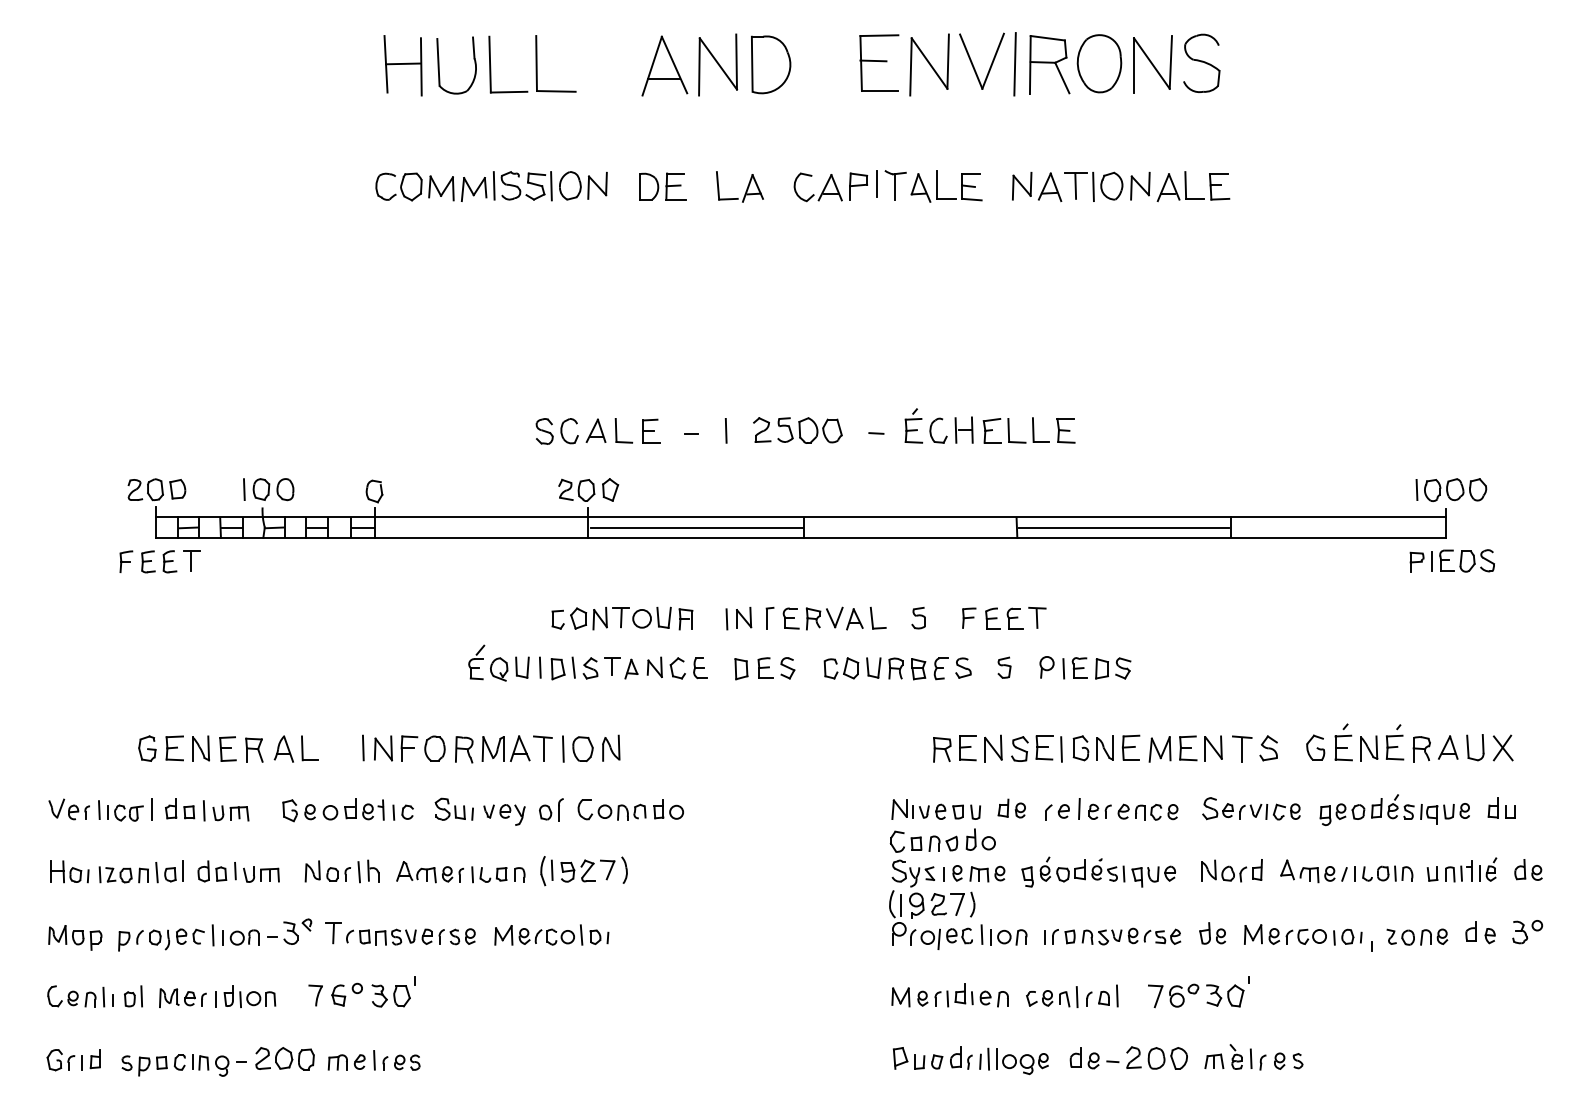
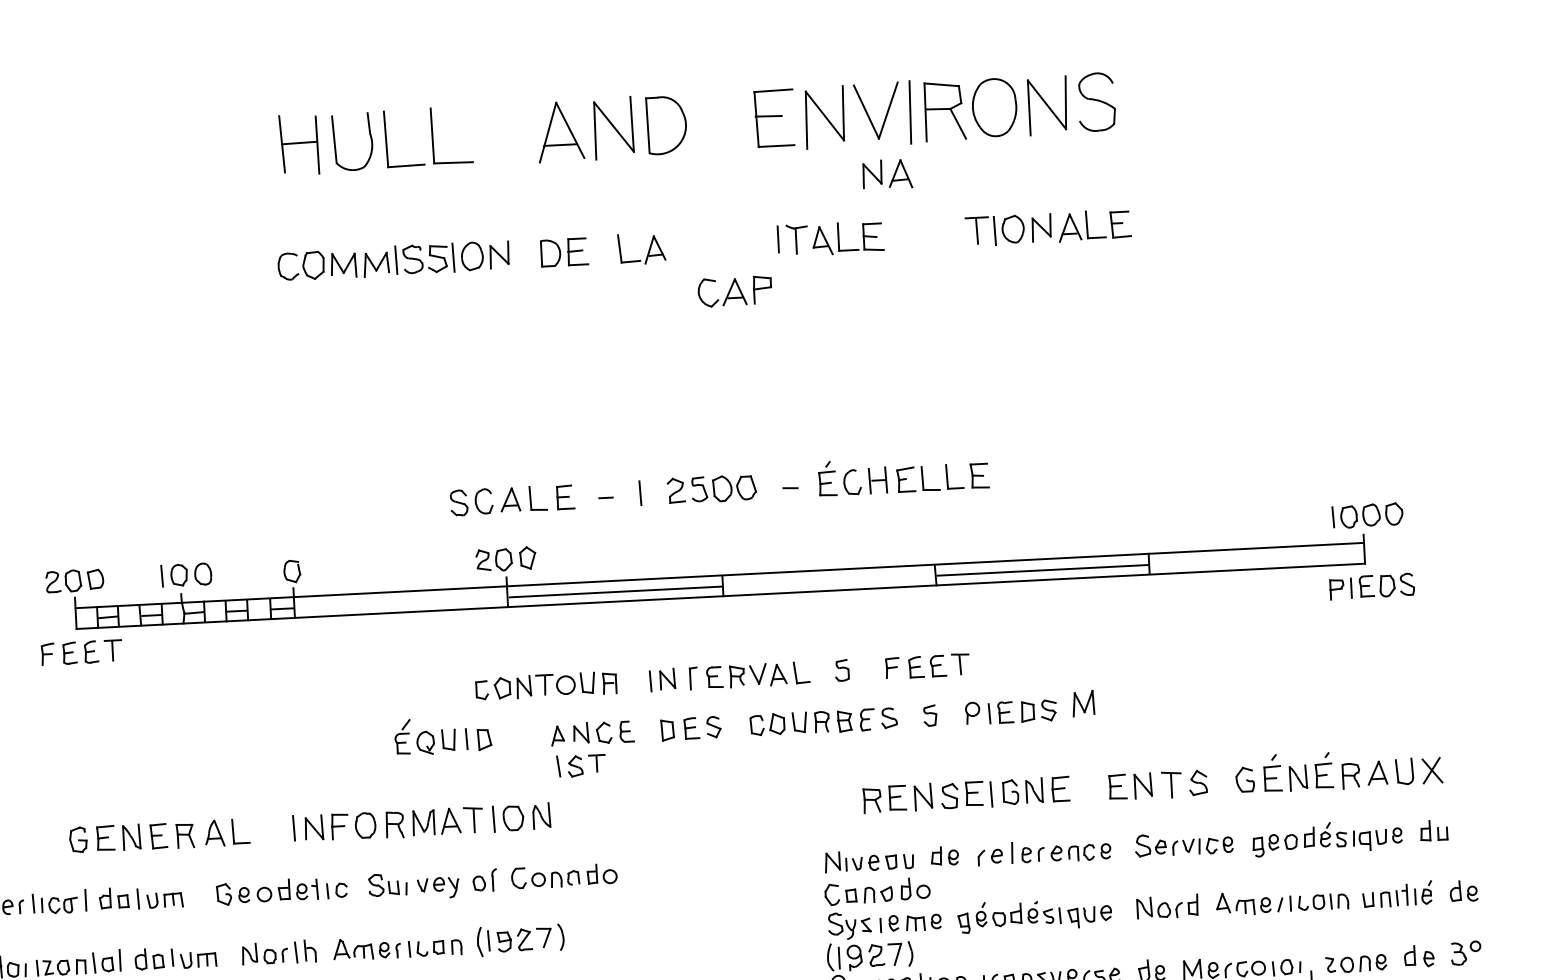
part: (1037, 186) -> (887, 173), moved
part: (830, 187) -> (734, 291), moved
part: (595, 667) -> (580, 765), moved
part: (1159, 749) -> (1082, 703), moved

